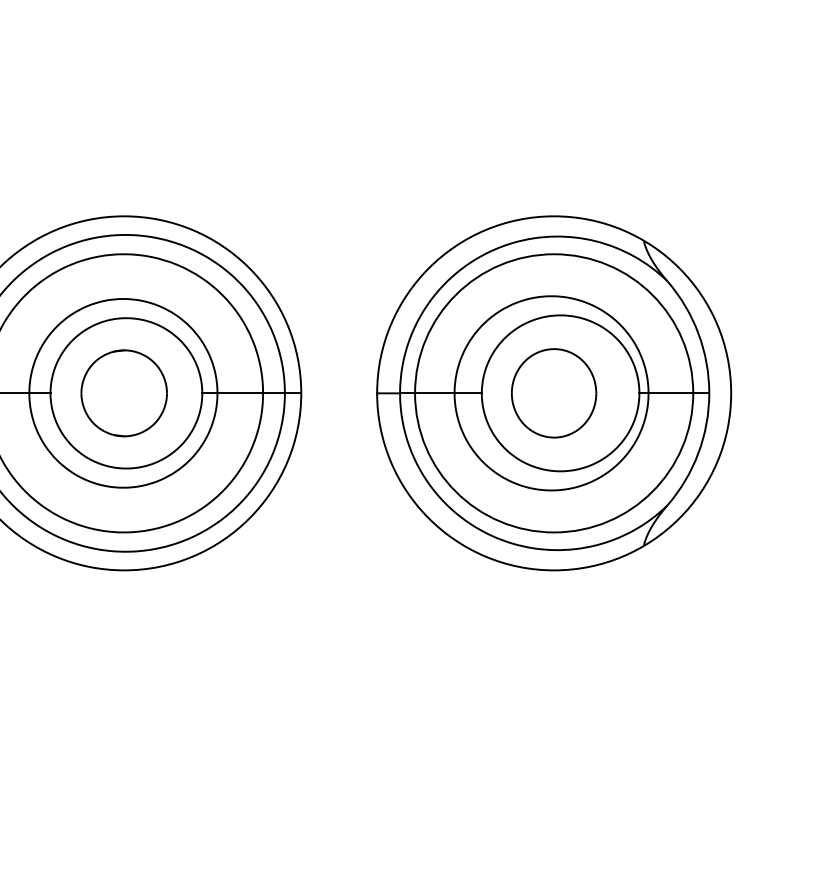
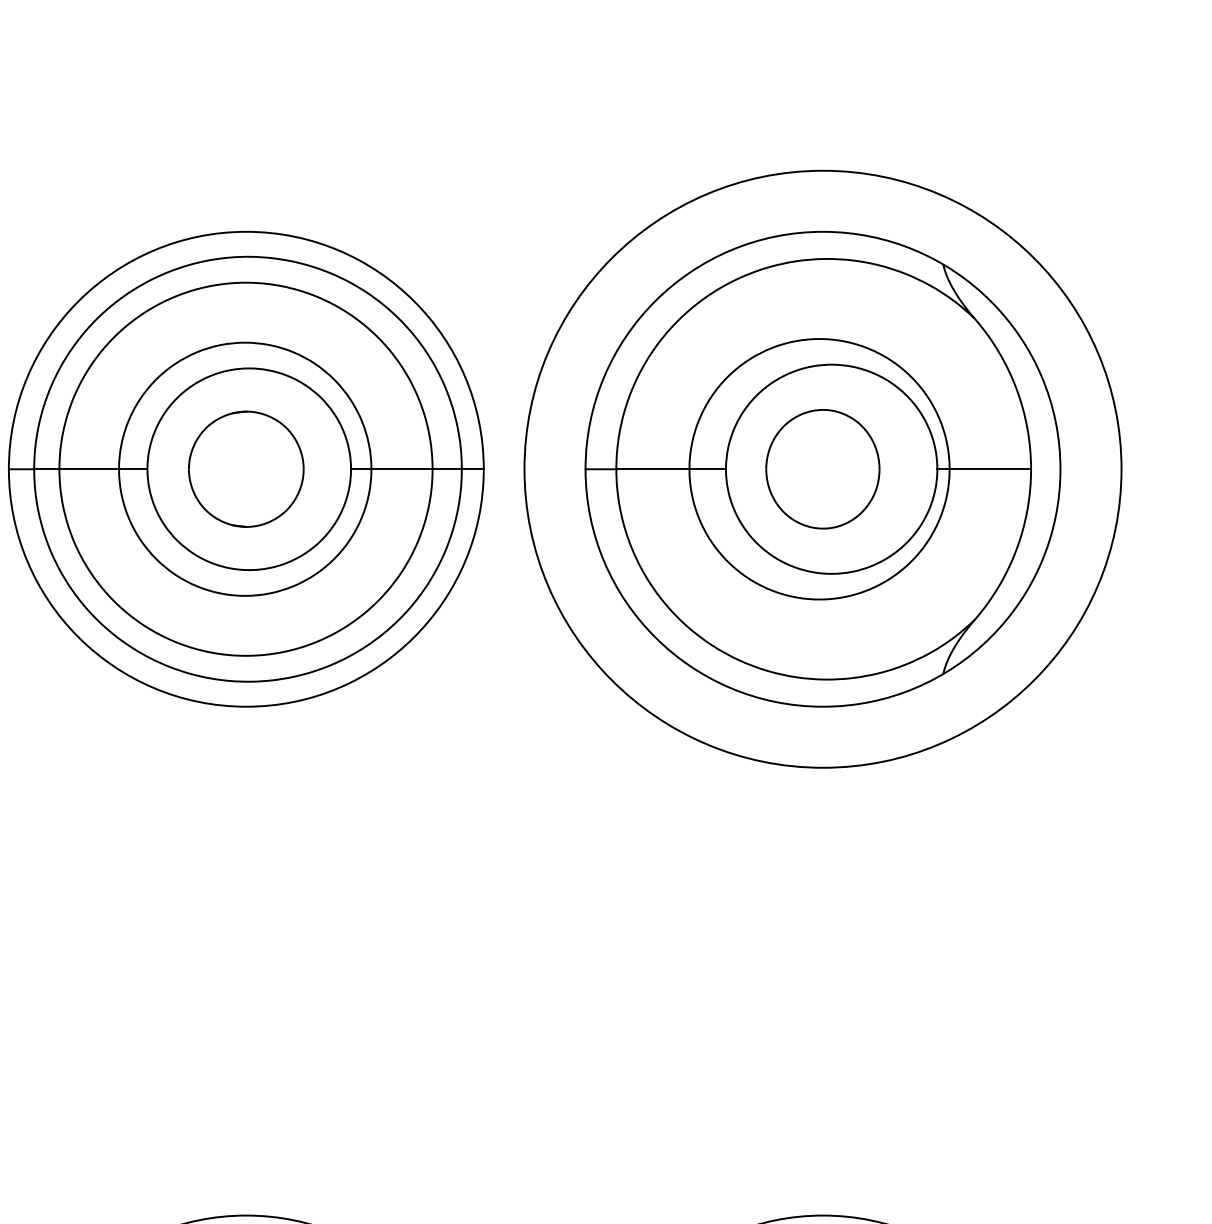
circle: (553, 392) -> (822, 468), size x1.6

